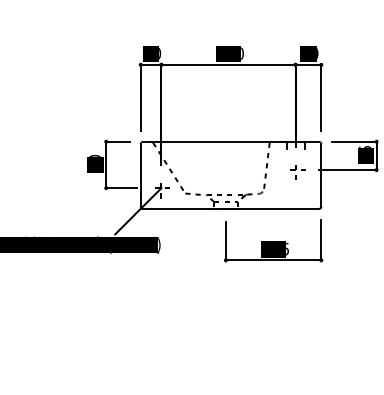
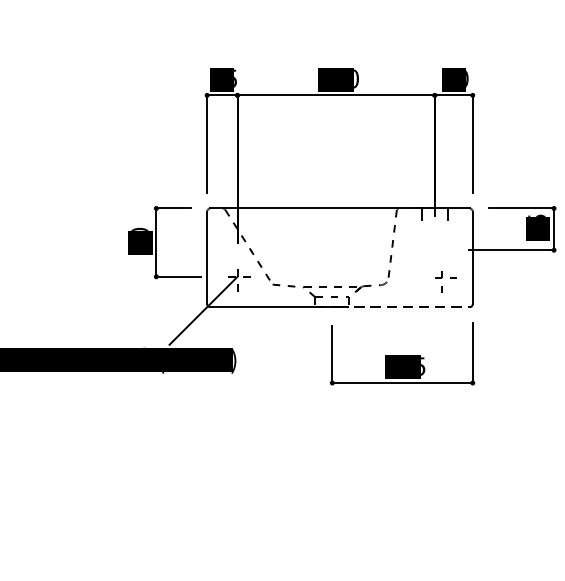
text: (160, 52) -> (236, 77), 40 -> 45
part: (297, 172) -> (445, 281), moved
line: (274, 208) -> (403, 306), solid -> dashed

